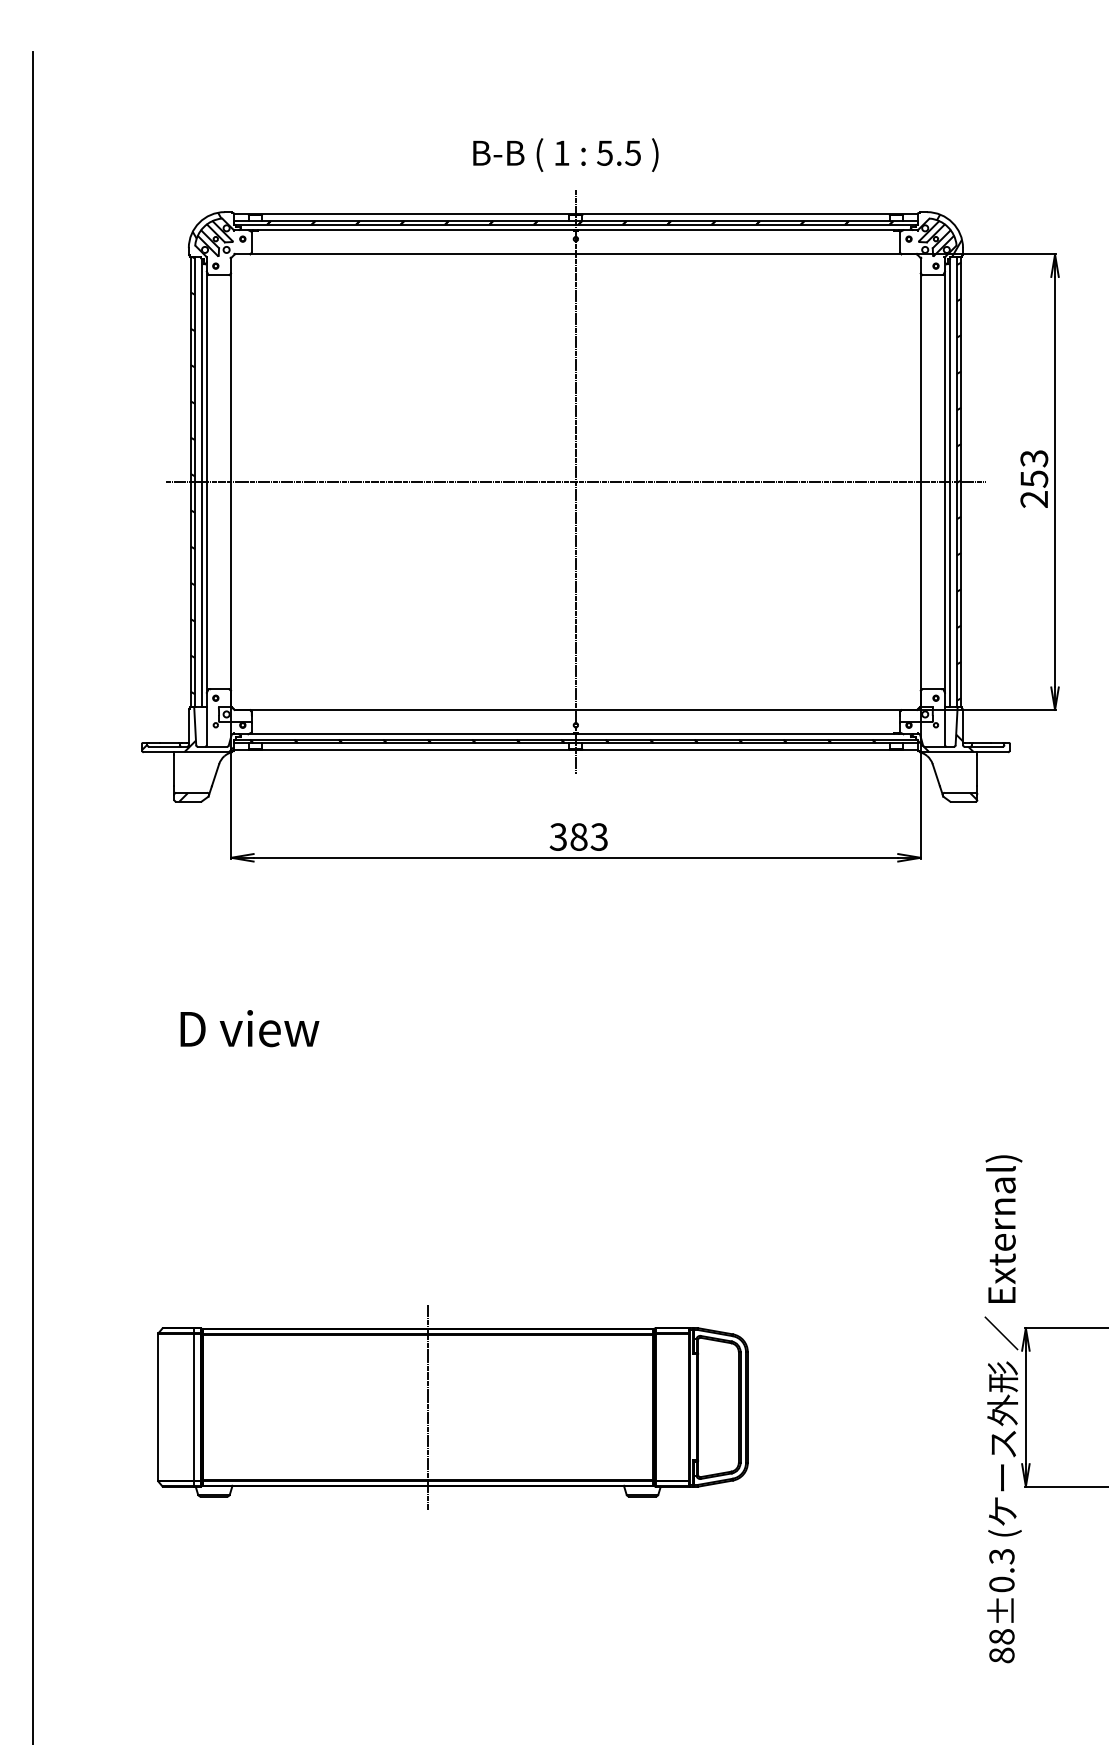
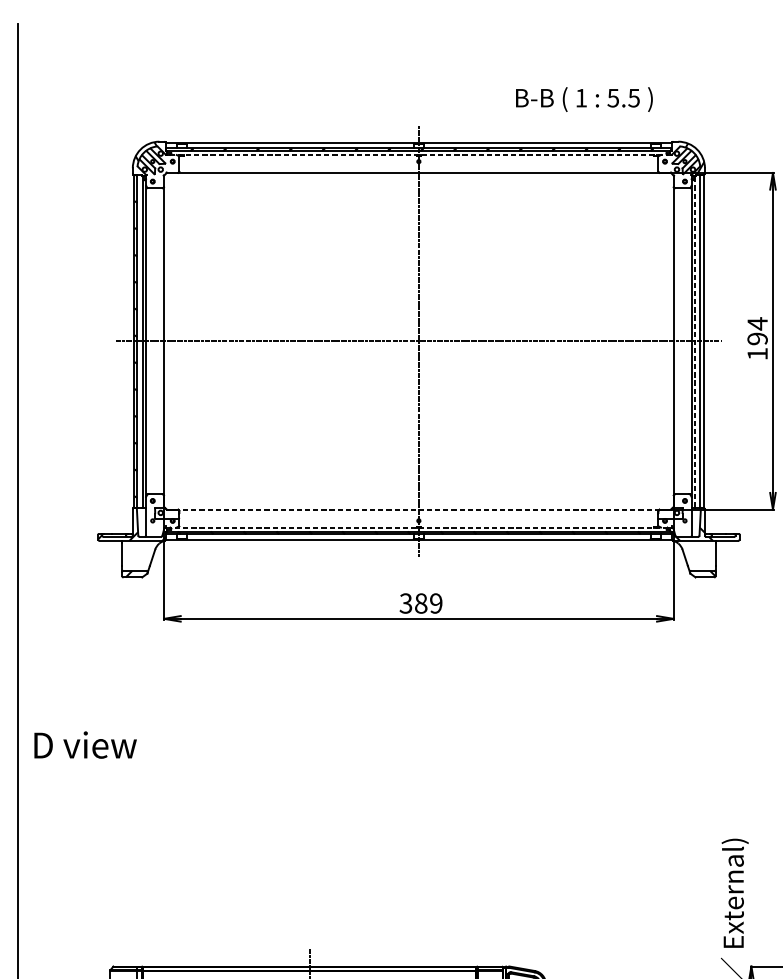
text: (565, 154) -> (584, 99), moved
line: (576, 230) -> (419, 155), solid -> dashed
text: (1034, 478) -> (757, 338), 253 -> 194
hatch: (958, 481) -> (701, 340), removed
line: (949, 482) -> (694, 341), solid -> dashed
line: (575, 709) -> (418, 509), solid -> dashed
line: (575, 734) -> (418, 527), solid -> dashed
text: (598, 836) -> (435, 603), 383 -> 389
text: (249, 1028) -> (85, 745), moved

